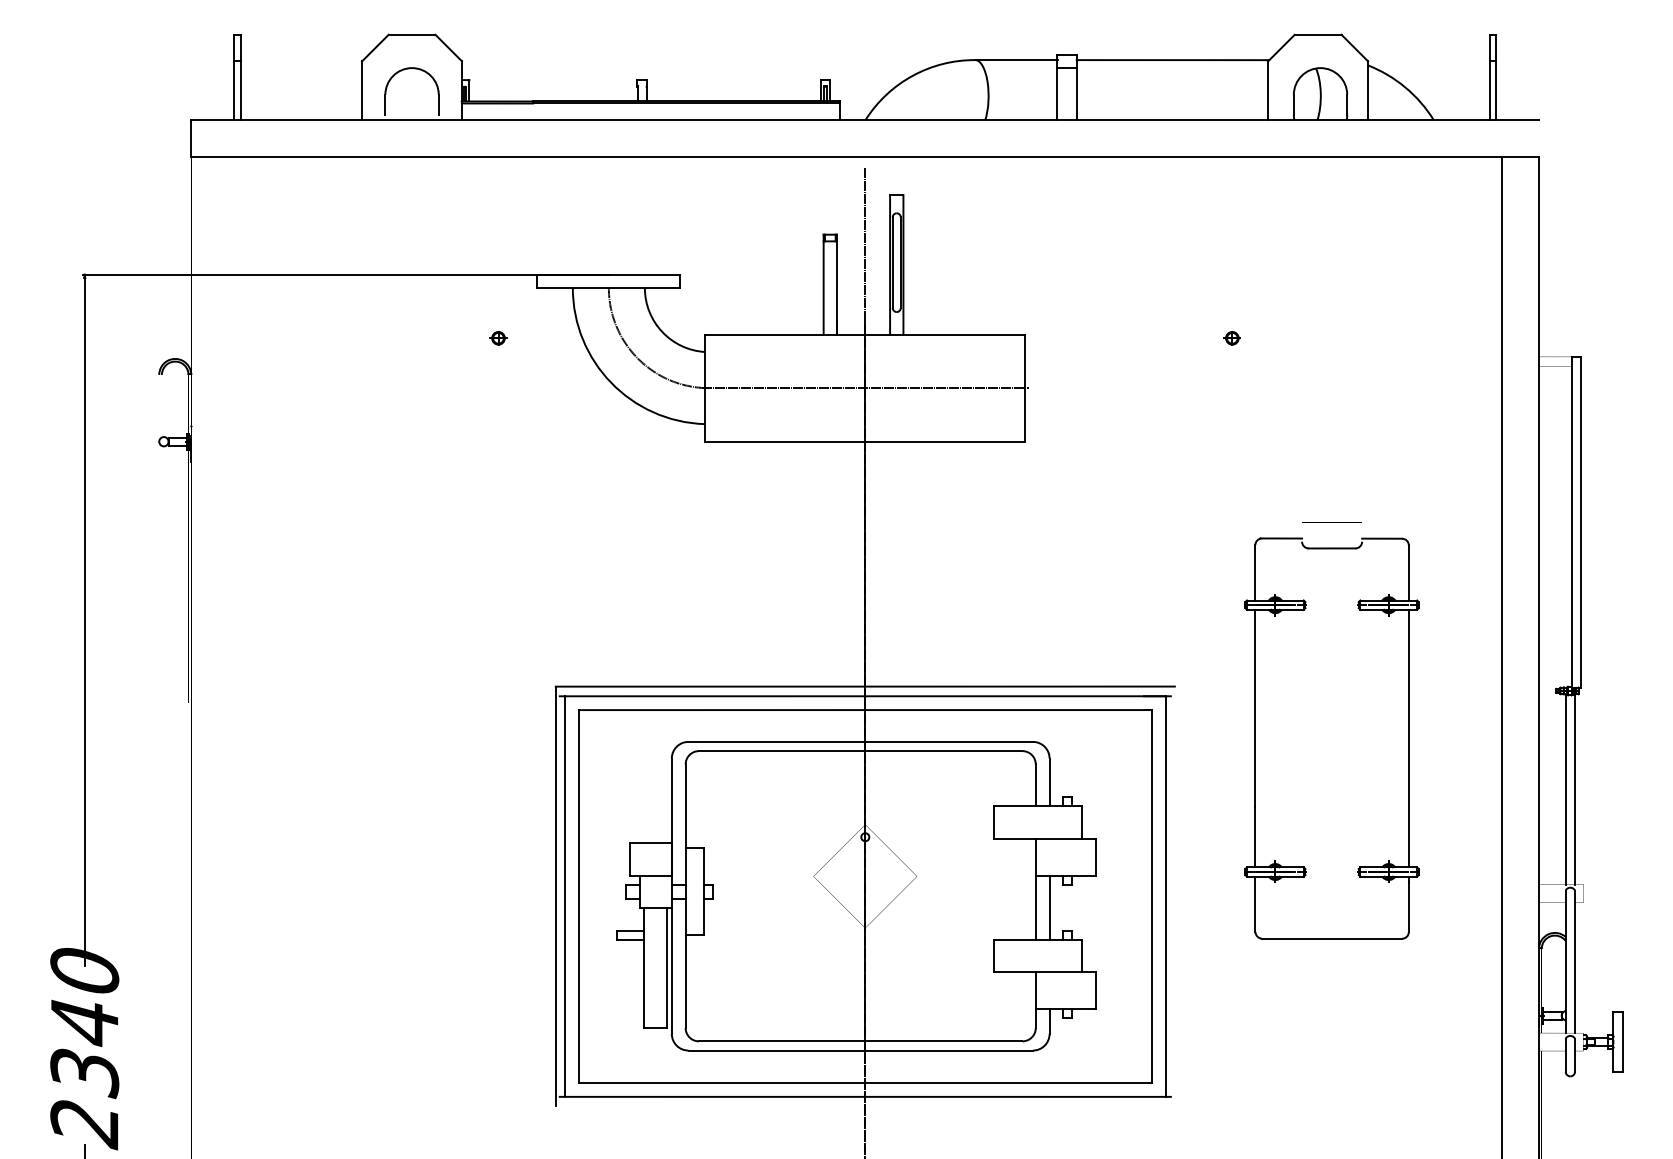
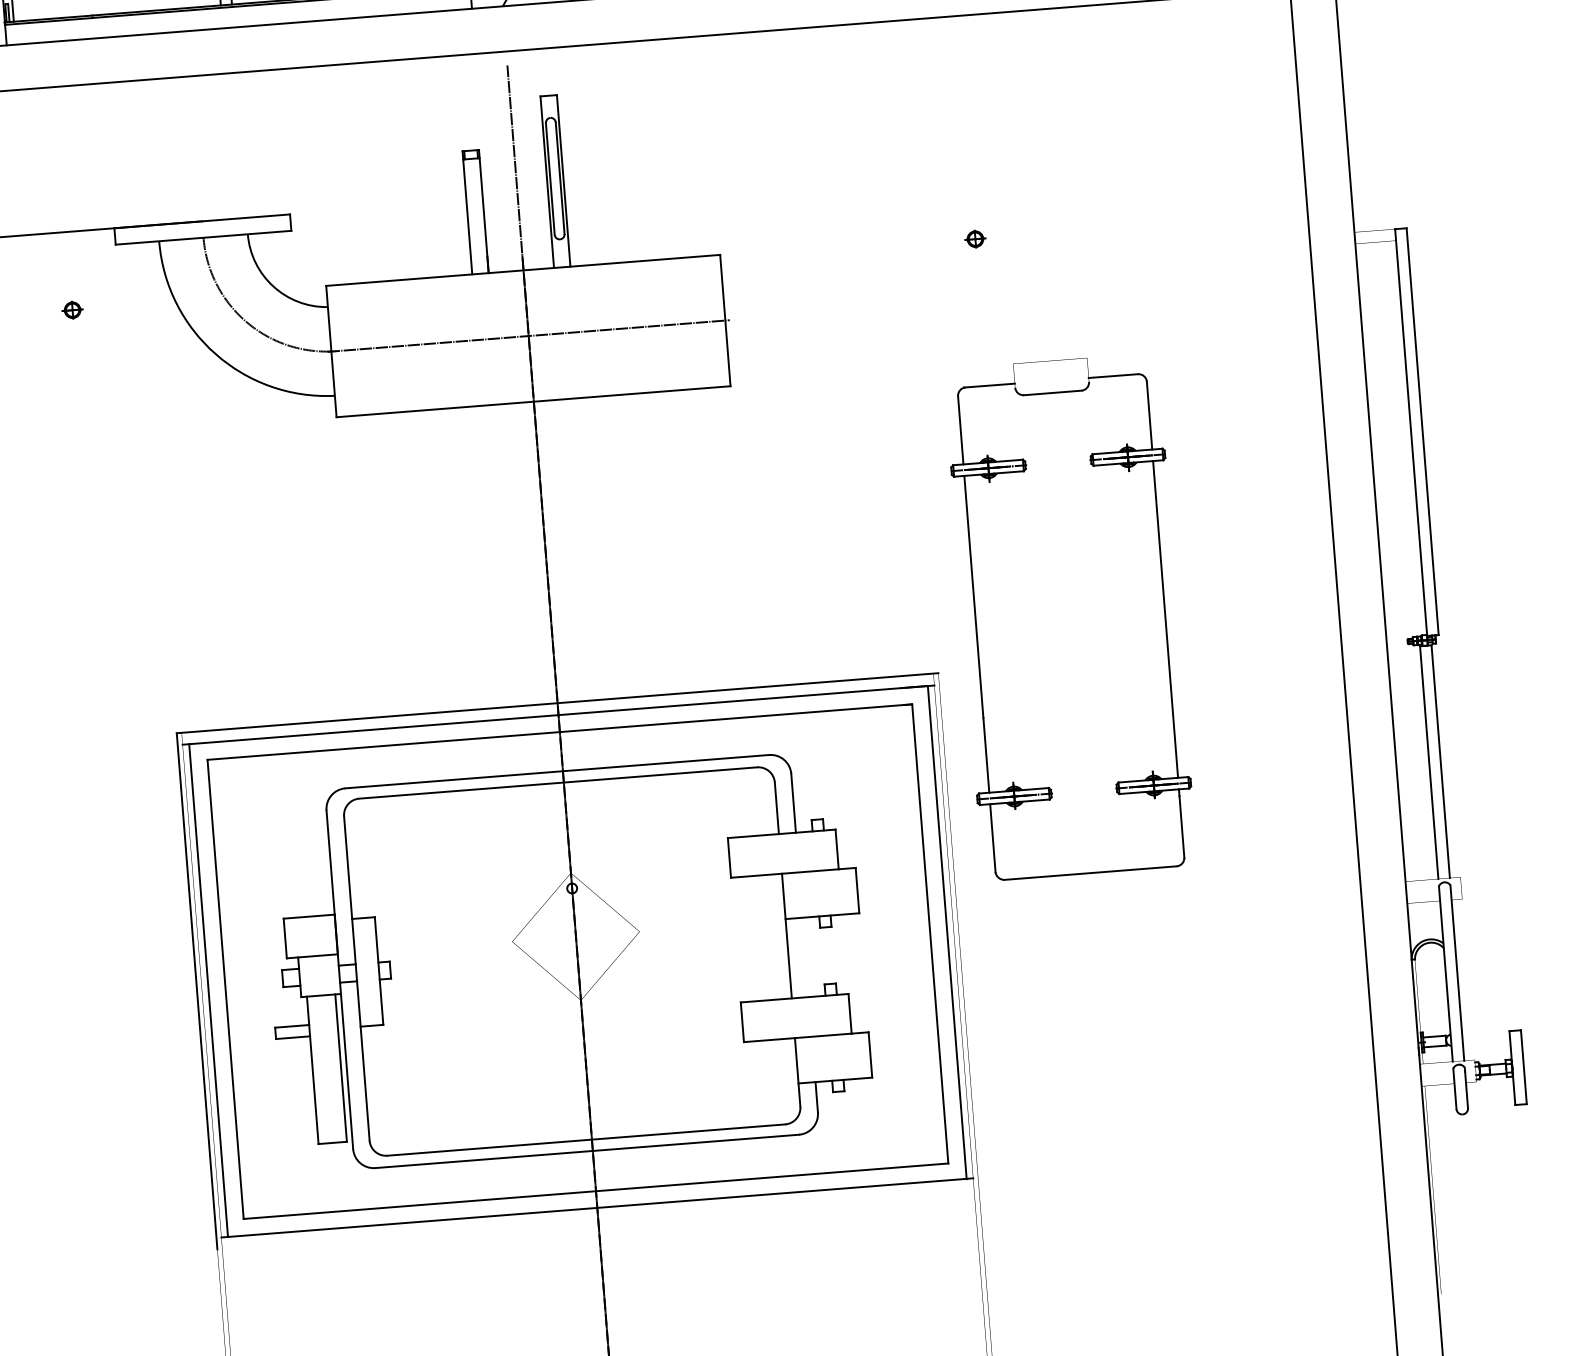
part: (1255, 730) -> (976, 624), moved
line: (1049, 907) -> (805, 957), removed

